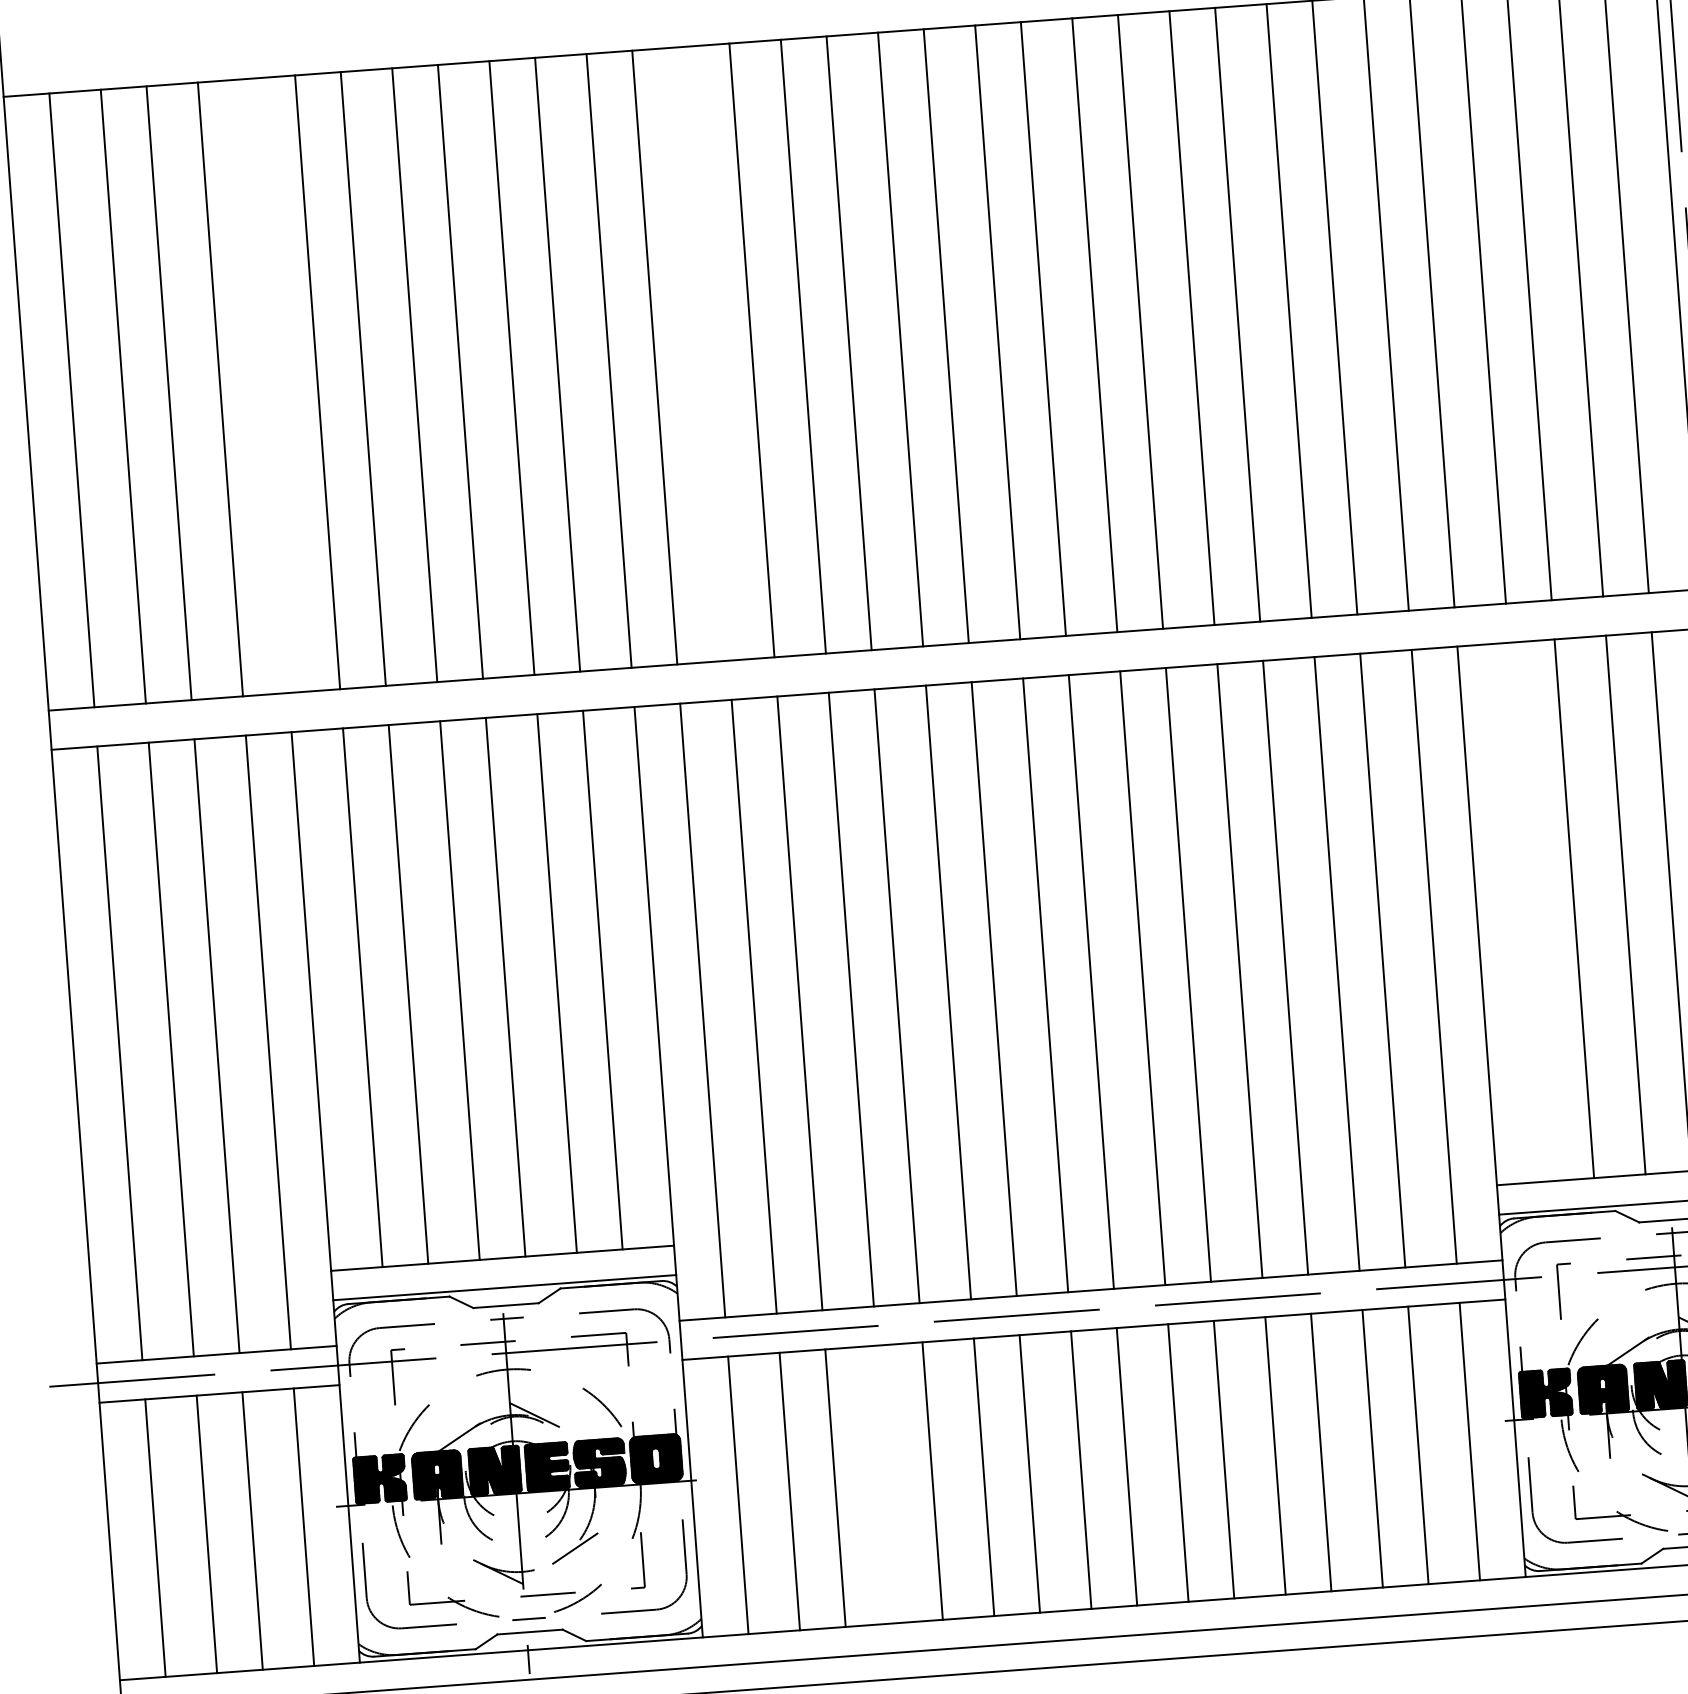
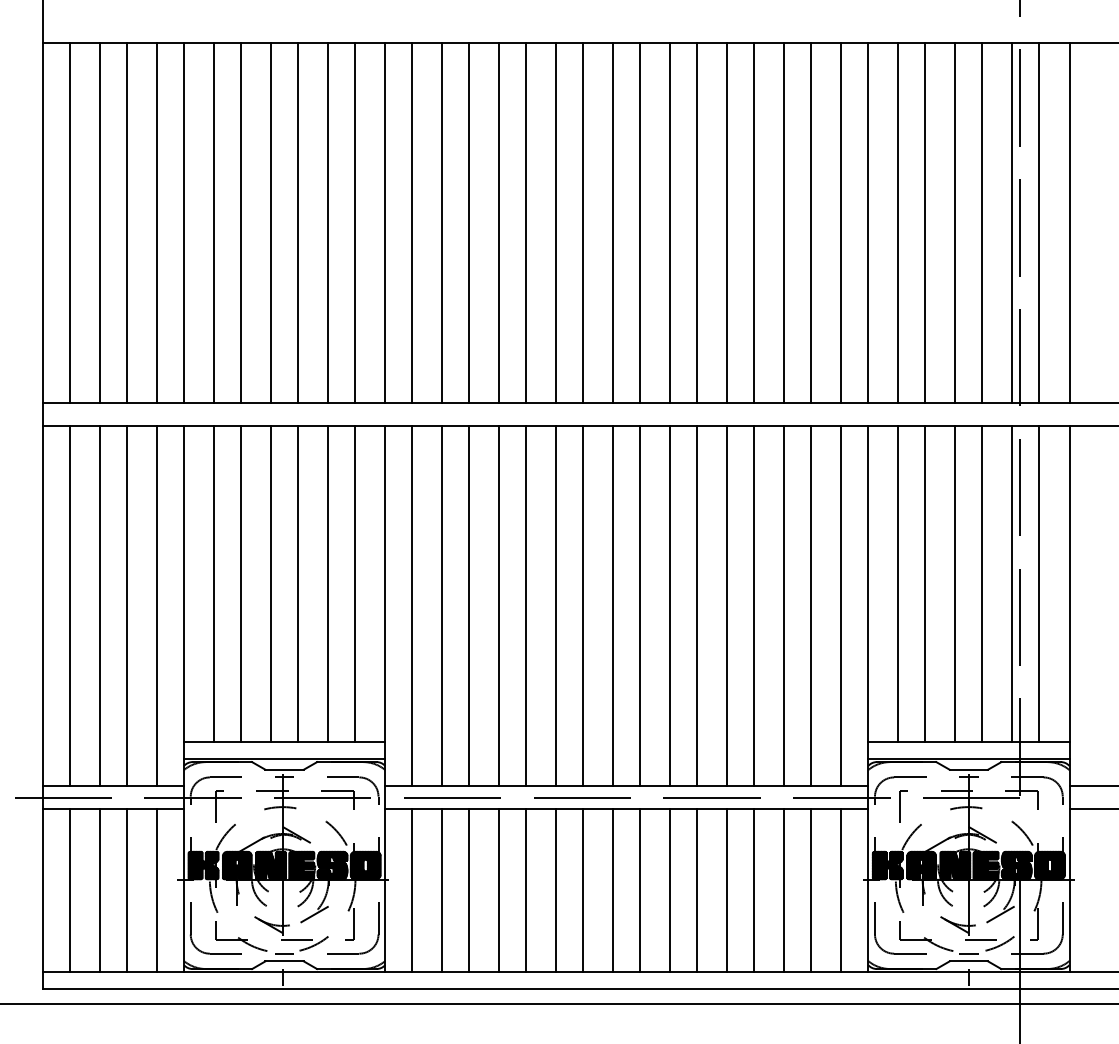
line: (706, 353) -> (442, 222), added
line: (265, 385) -> (183, 222), added
line: (1528, 911) -> (898, 583), added
line: (887, 1484) -> (499, 890), added

